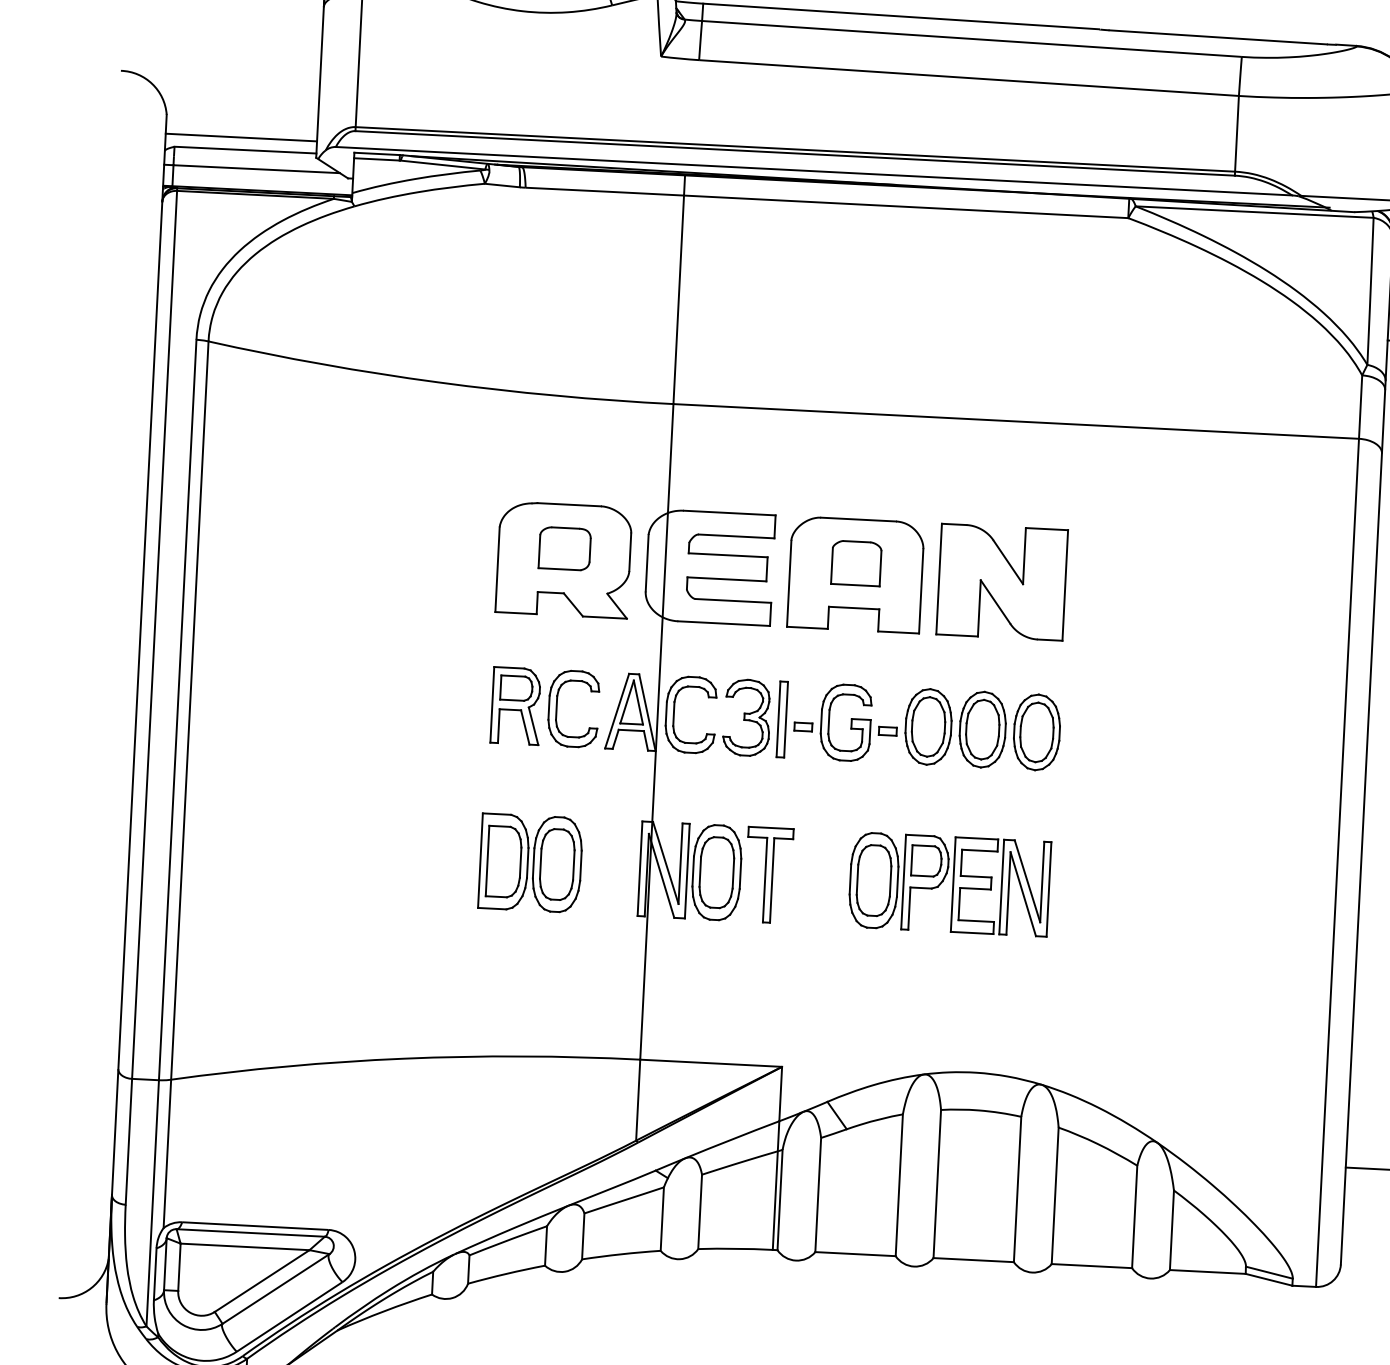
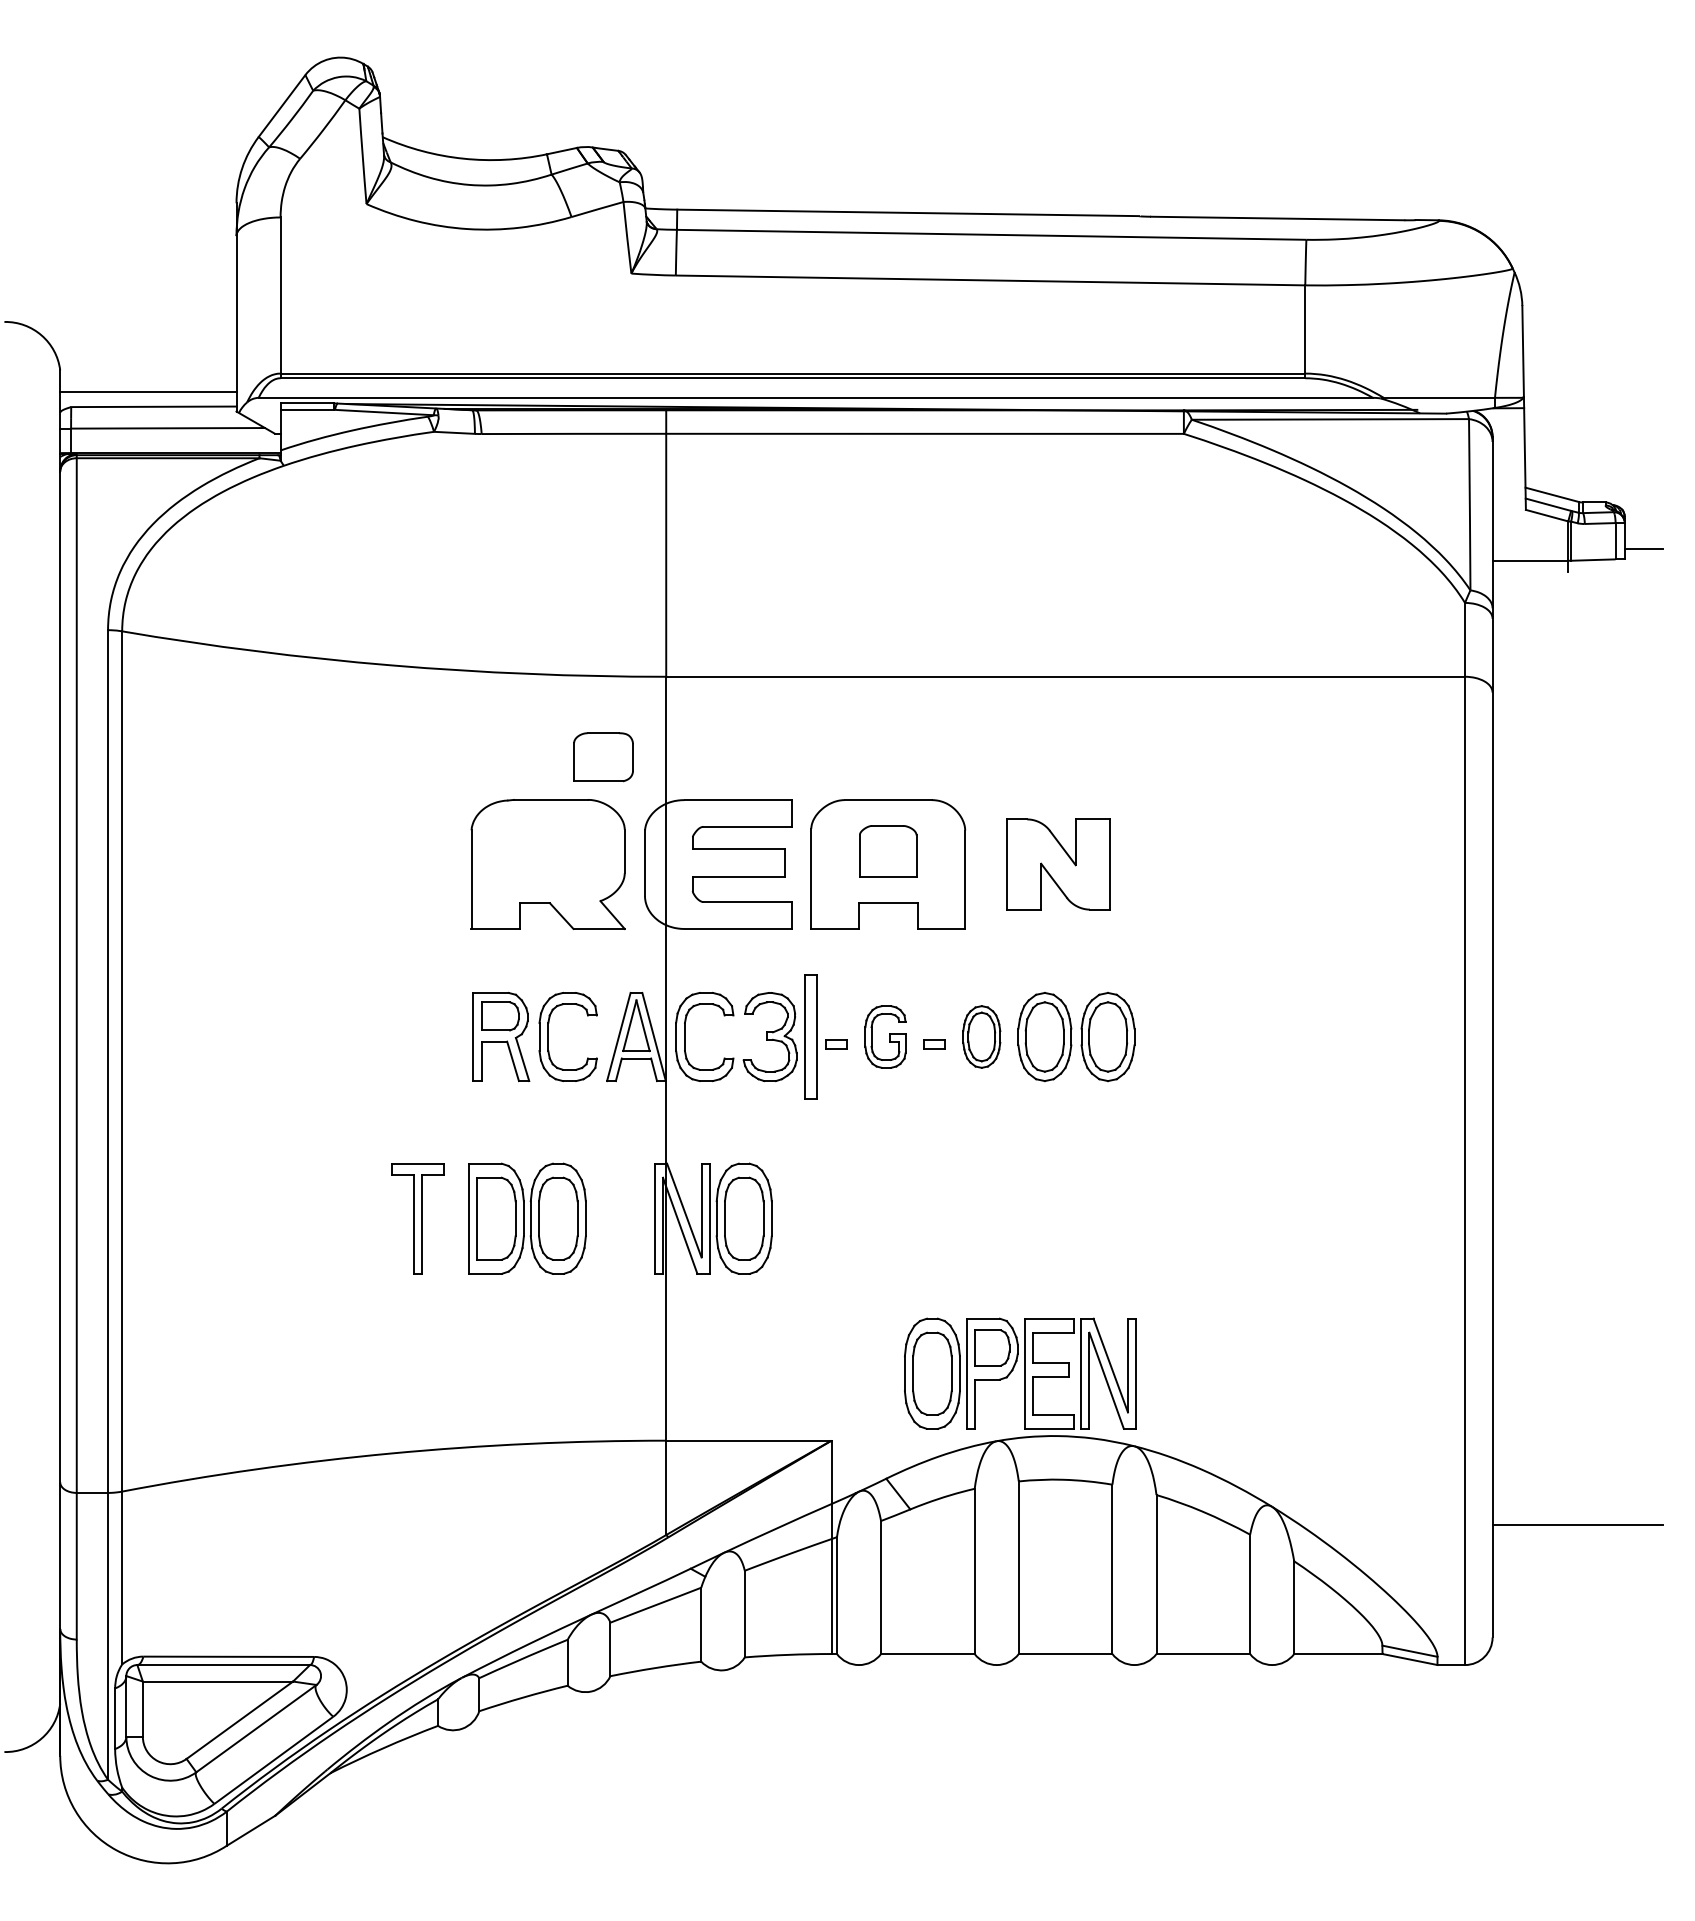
part: (564, 548) -> (603, 757), moved
part: (1001, 582) -> (1058, 864), size x0.7
part: (782, 719) -> (811, 1036), size x1.4
part: (846, 722) -> (885, 1036), size x0.7
part: (928, 726) -> (981, 1036), size x0.7
part: (768, 874) -> (417, 1218), moved
part: (949, 884) -> (1020, 1373), moved

